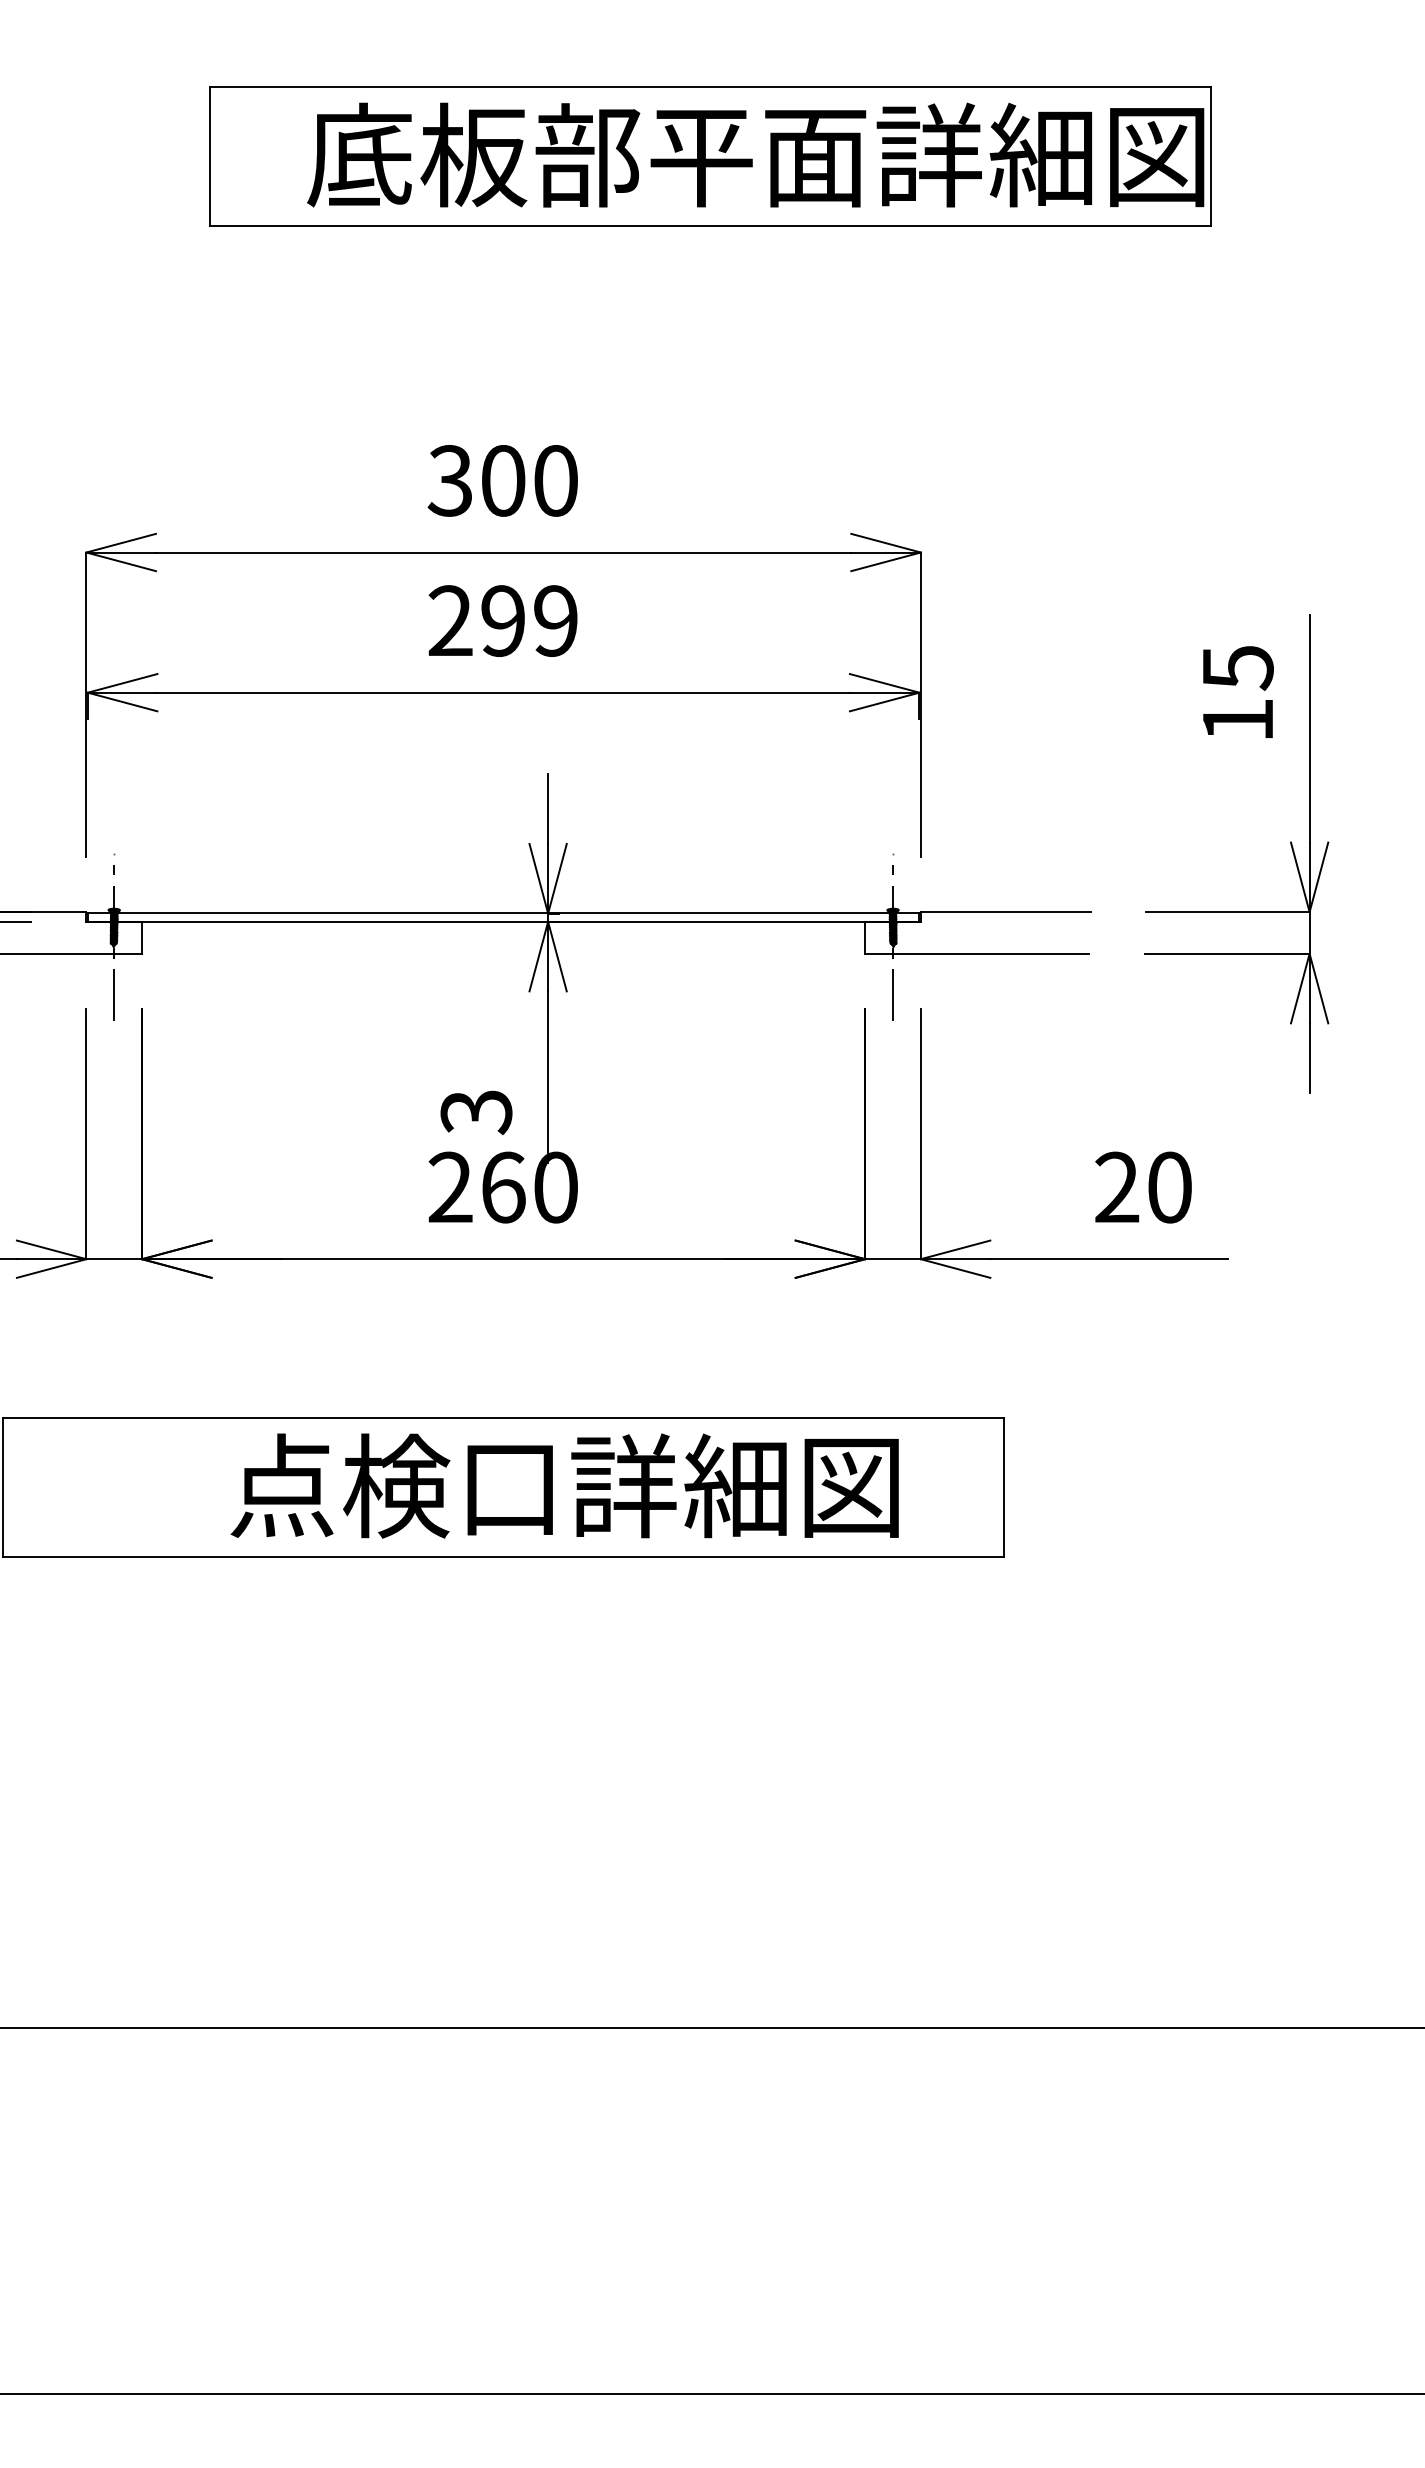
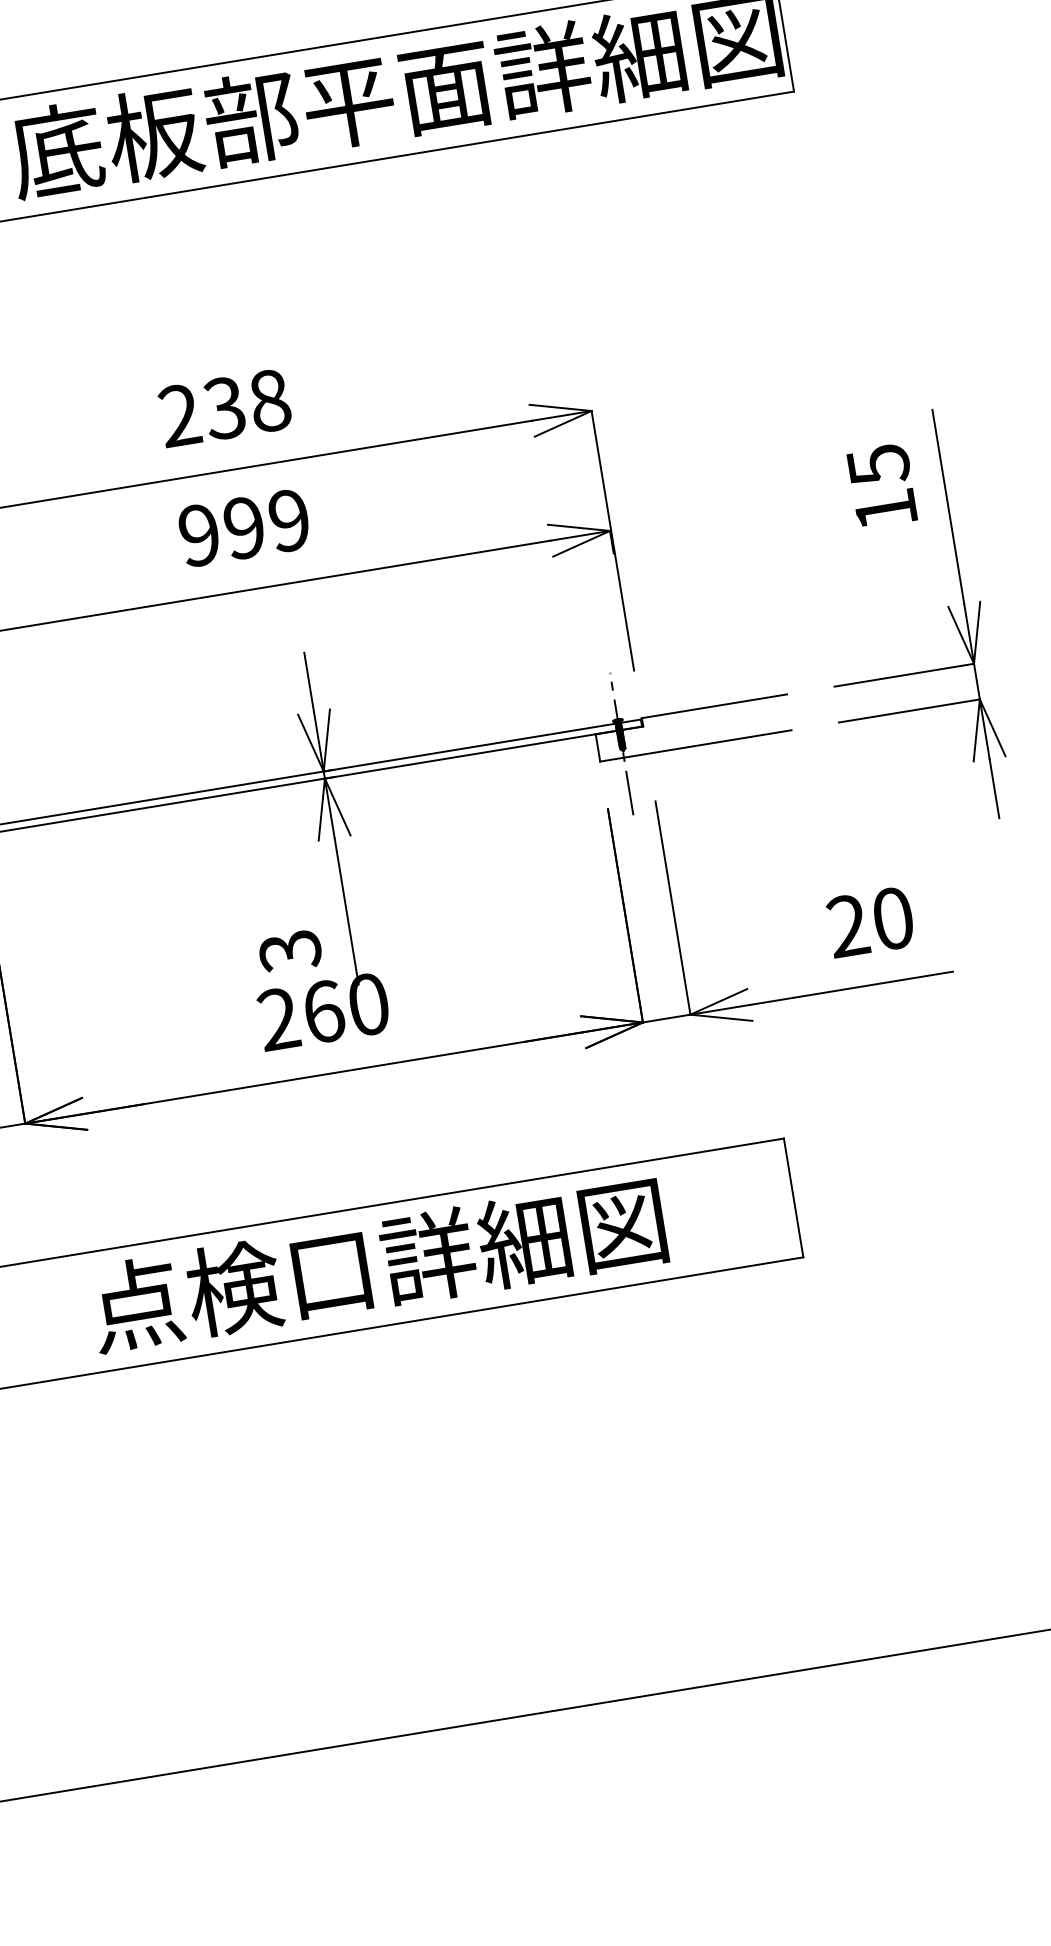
text: (502, 480) -> (224, 408), 300 -> 238
text: (450, 620) -> (199, 534), 299 -> 999
text: (564, 1485) -> (377, 1264), moved

